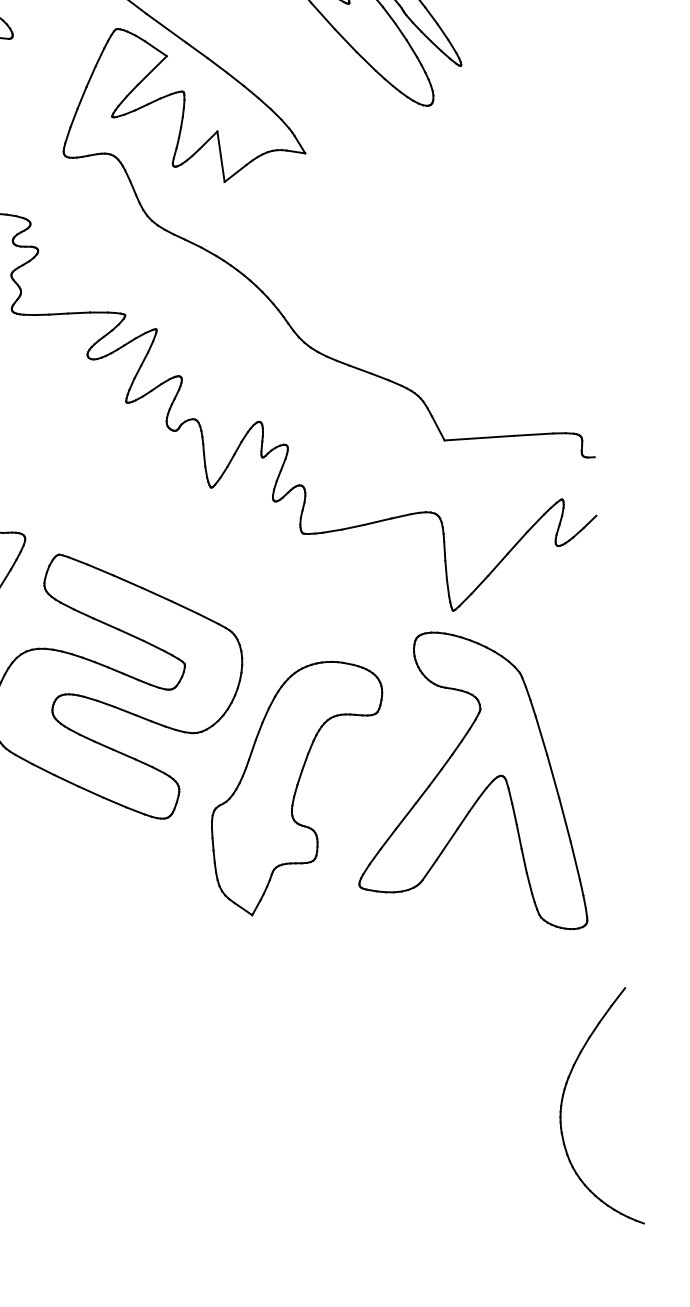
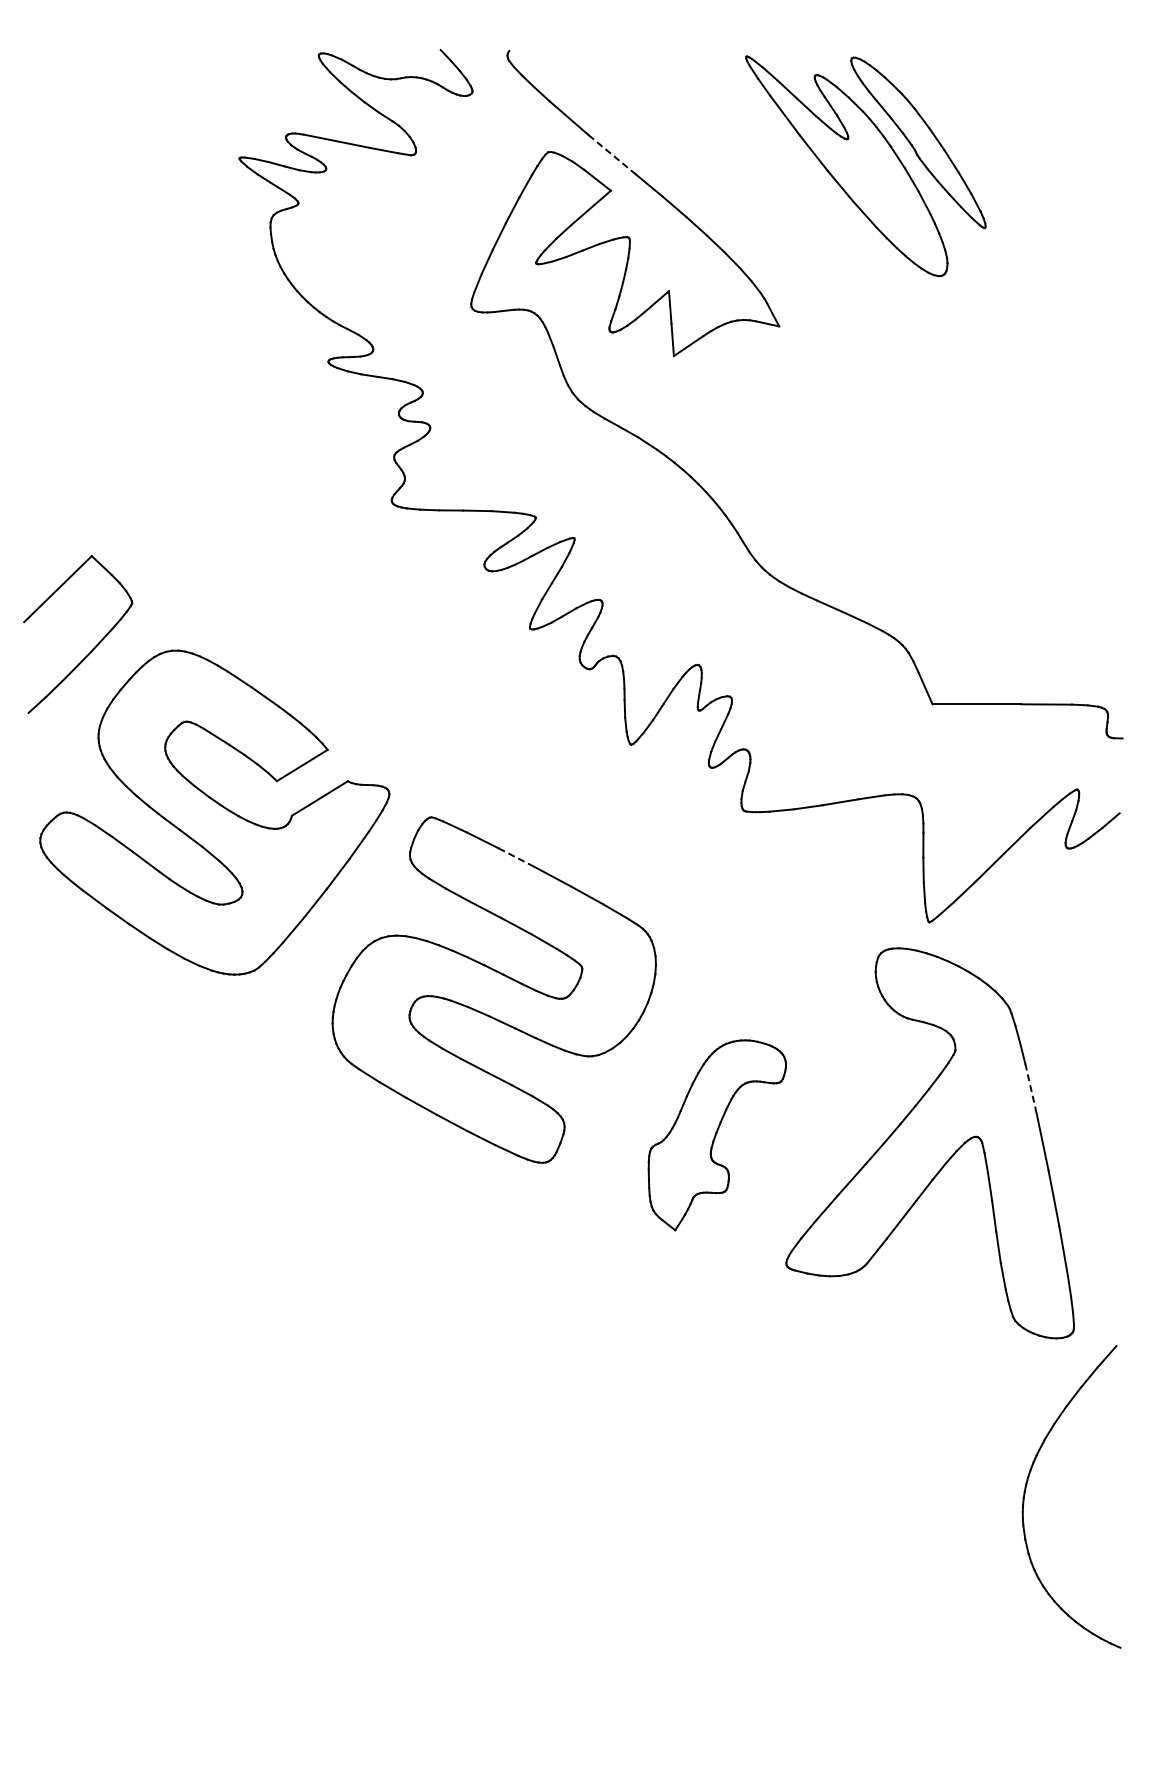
line: (167, 28) -> (613, 155), solid -> dashed
line: (128, 581) -> (517, 857), solid -> dashed
line: (541, 735) -> (1031, 1088), solid -> dashed
part: (299, 788) -> (717, 1135), size x0.6
part: (562, 1104) -> (1026, 1489), moved

